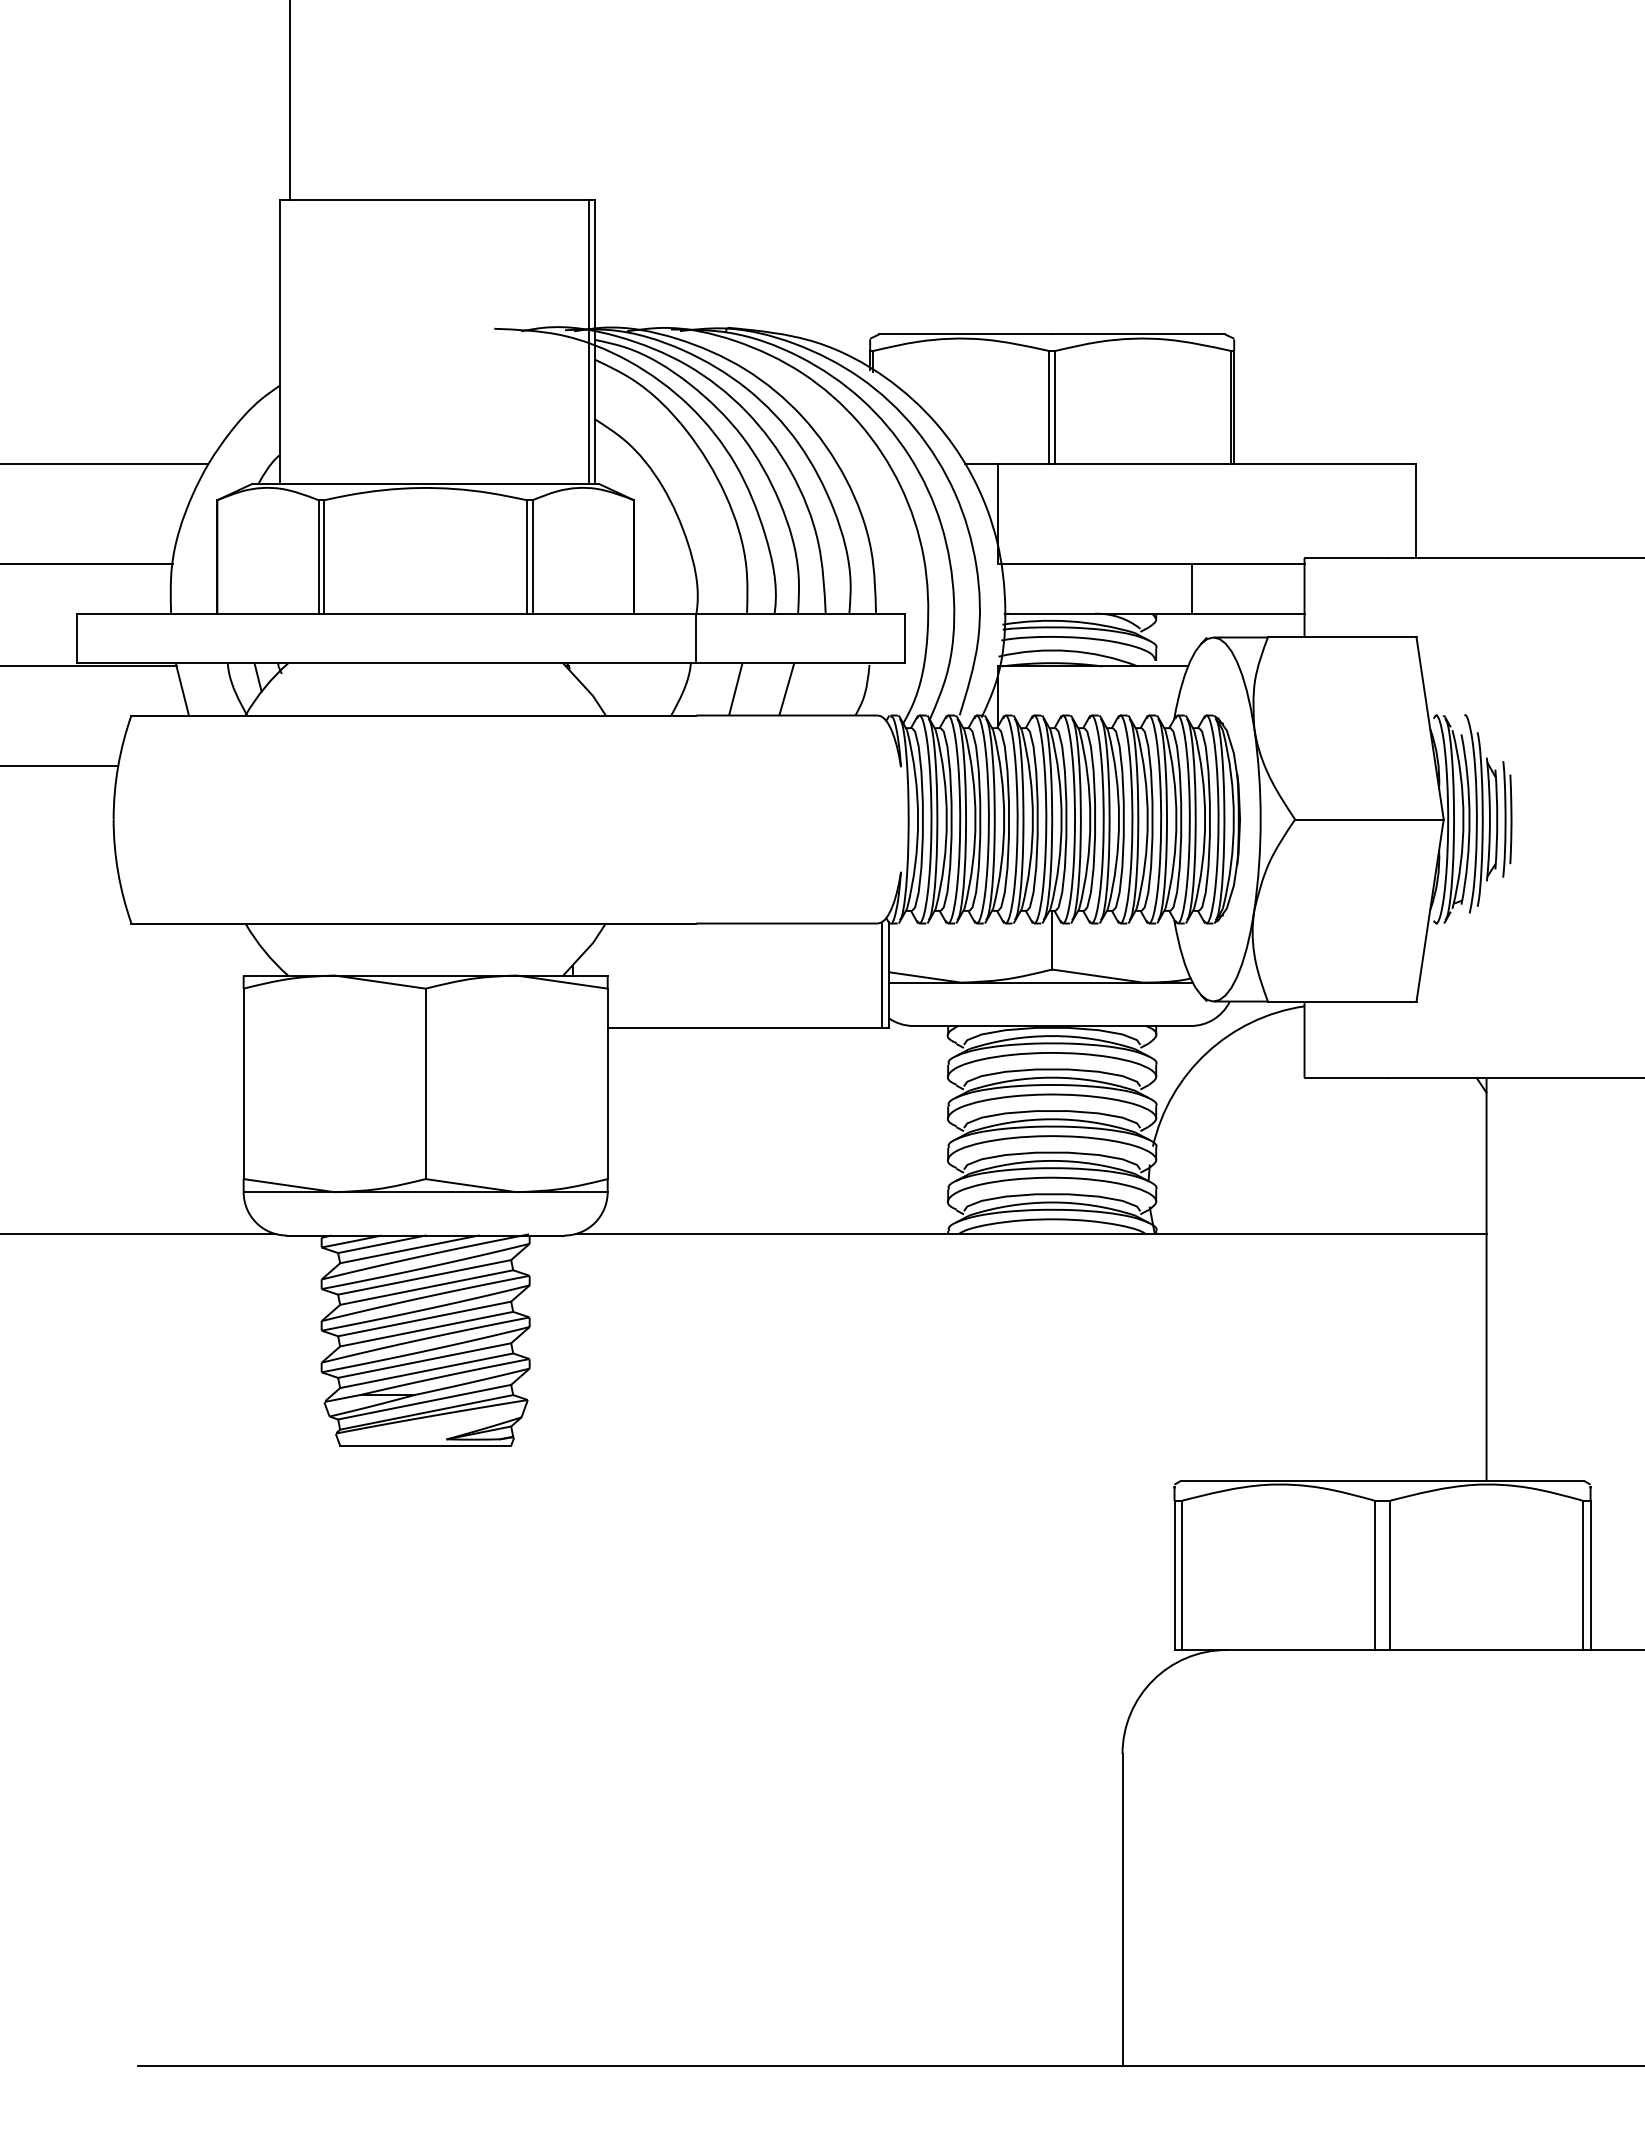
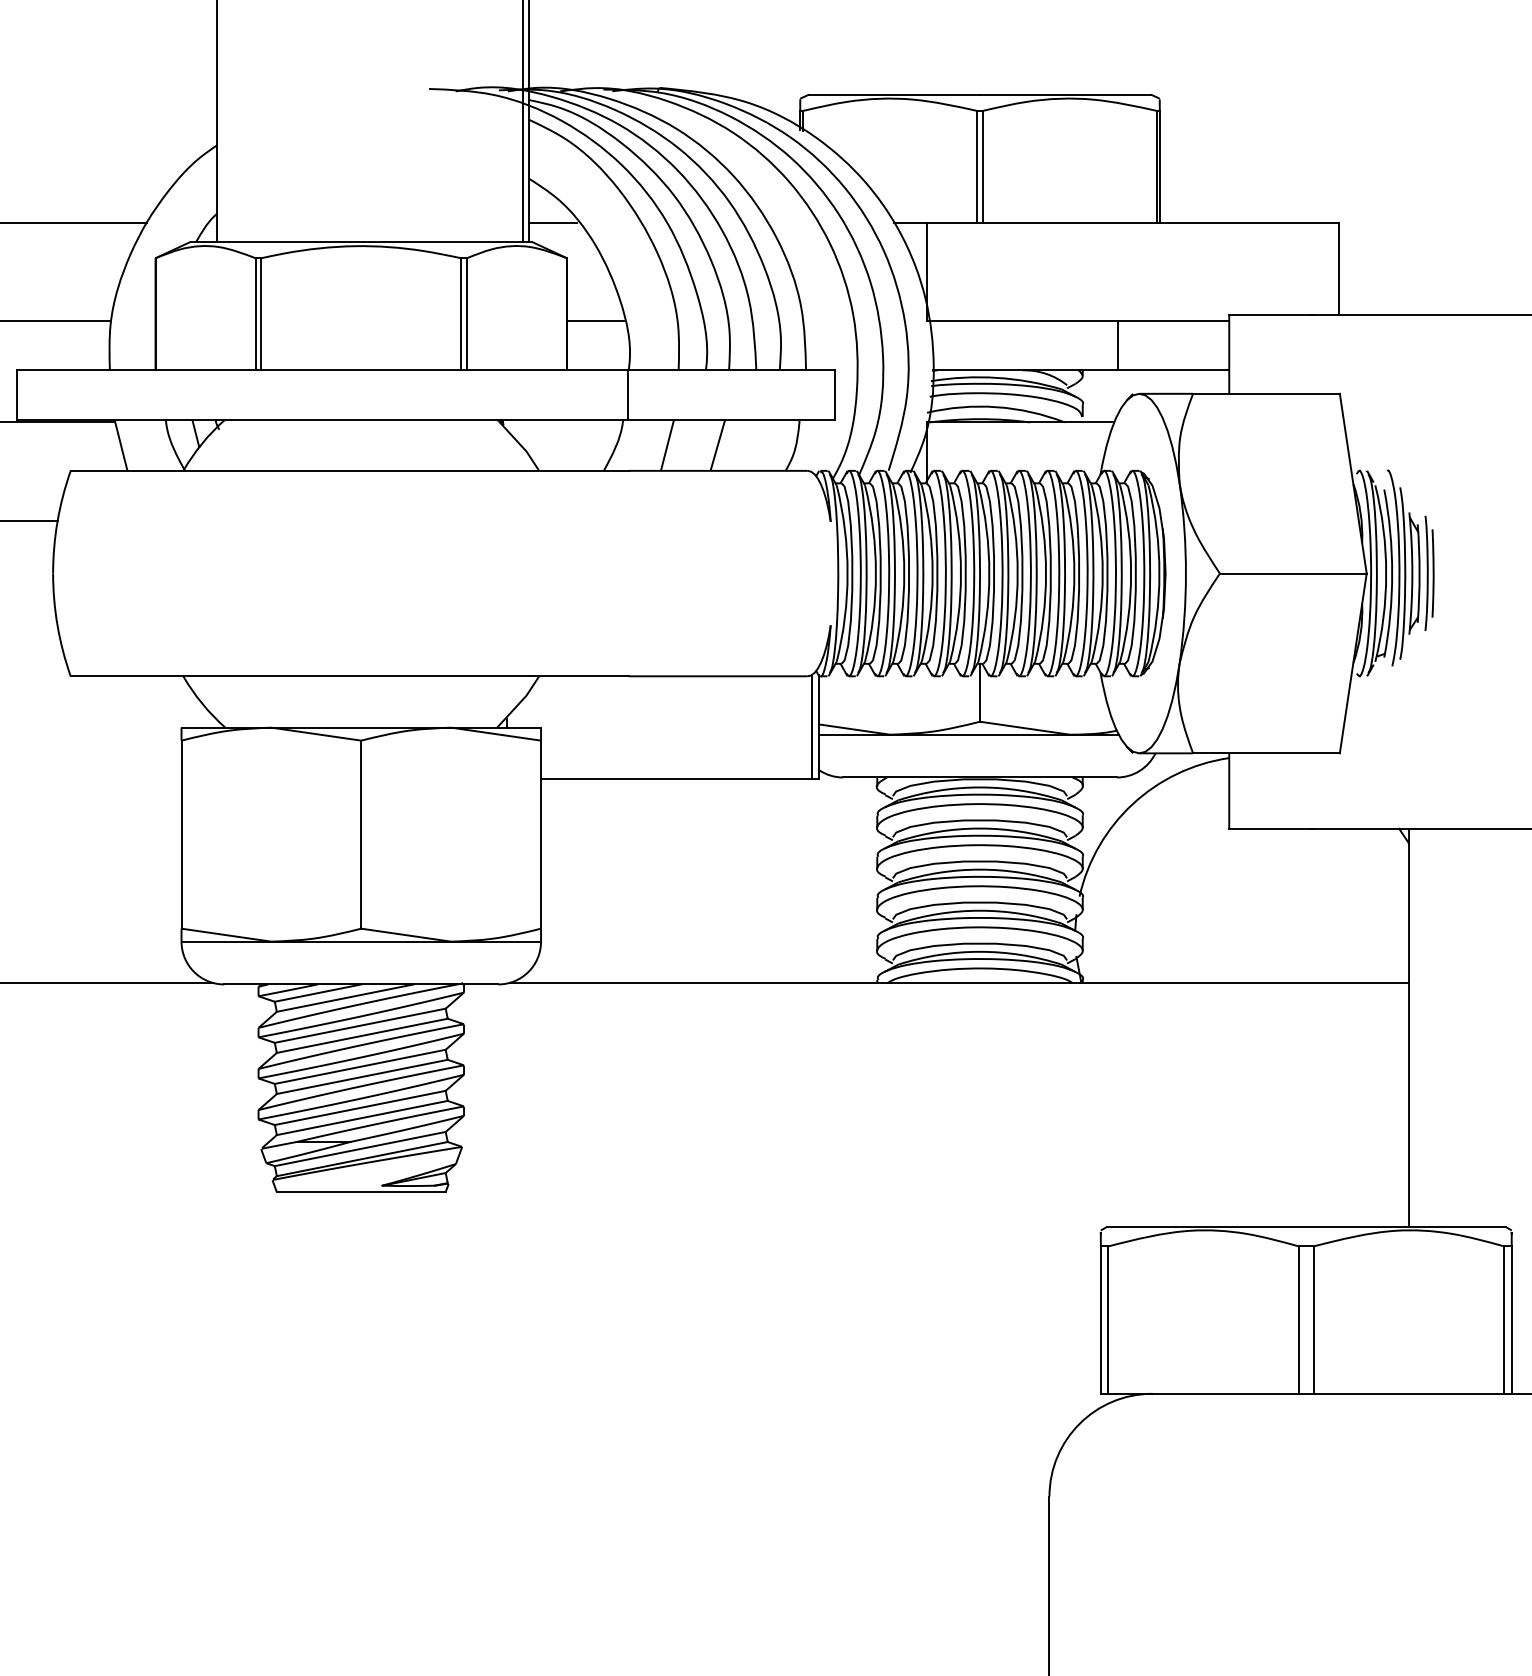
line: (619, 464) -> (552, 222), added
line: (662, 563) -> (595, 320), added

